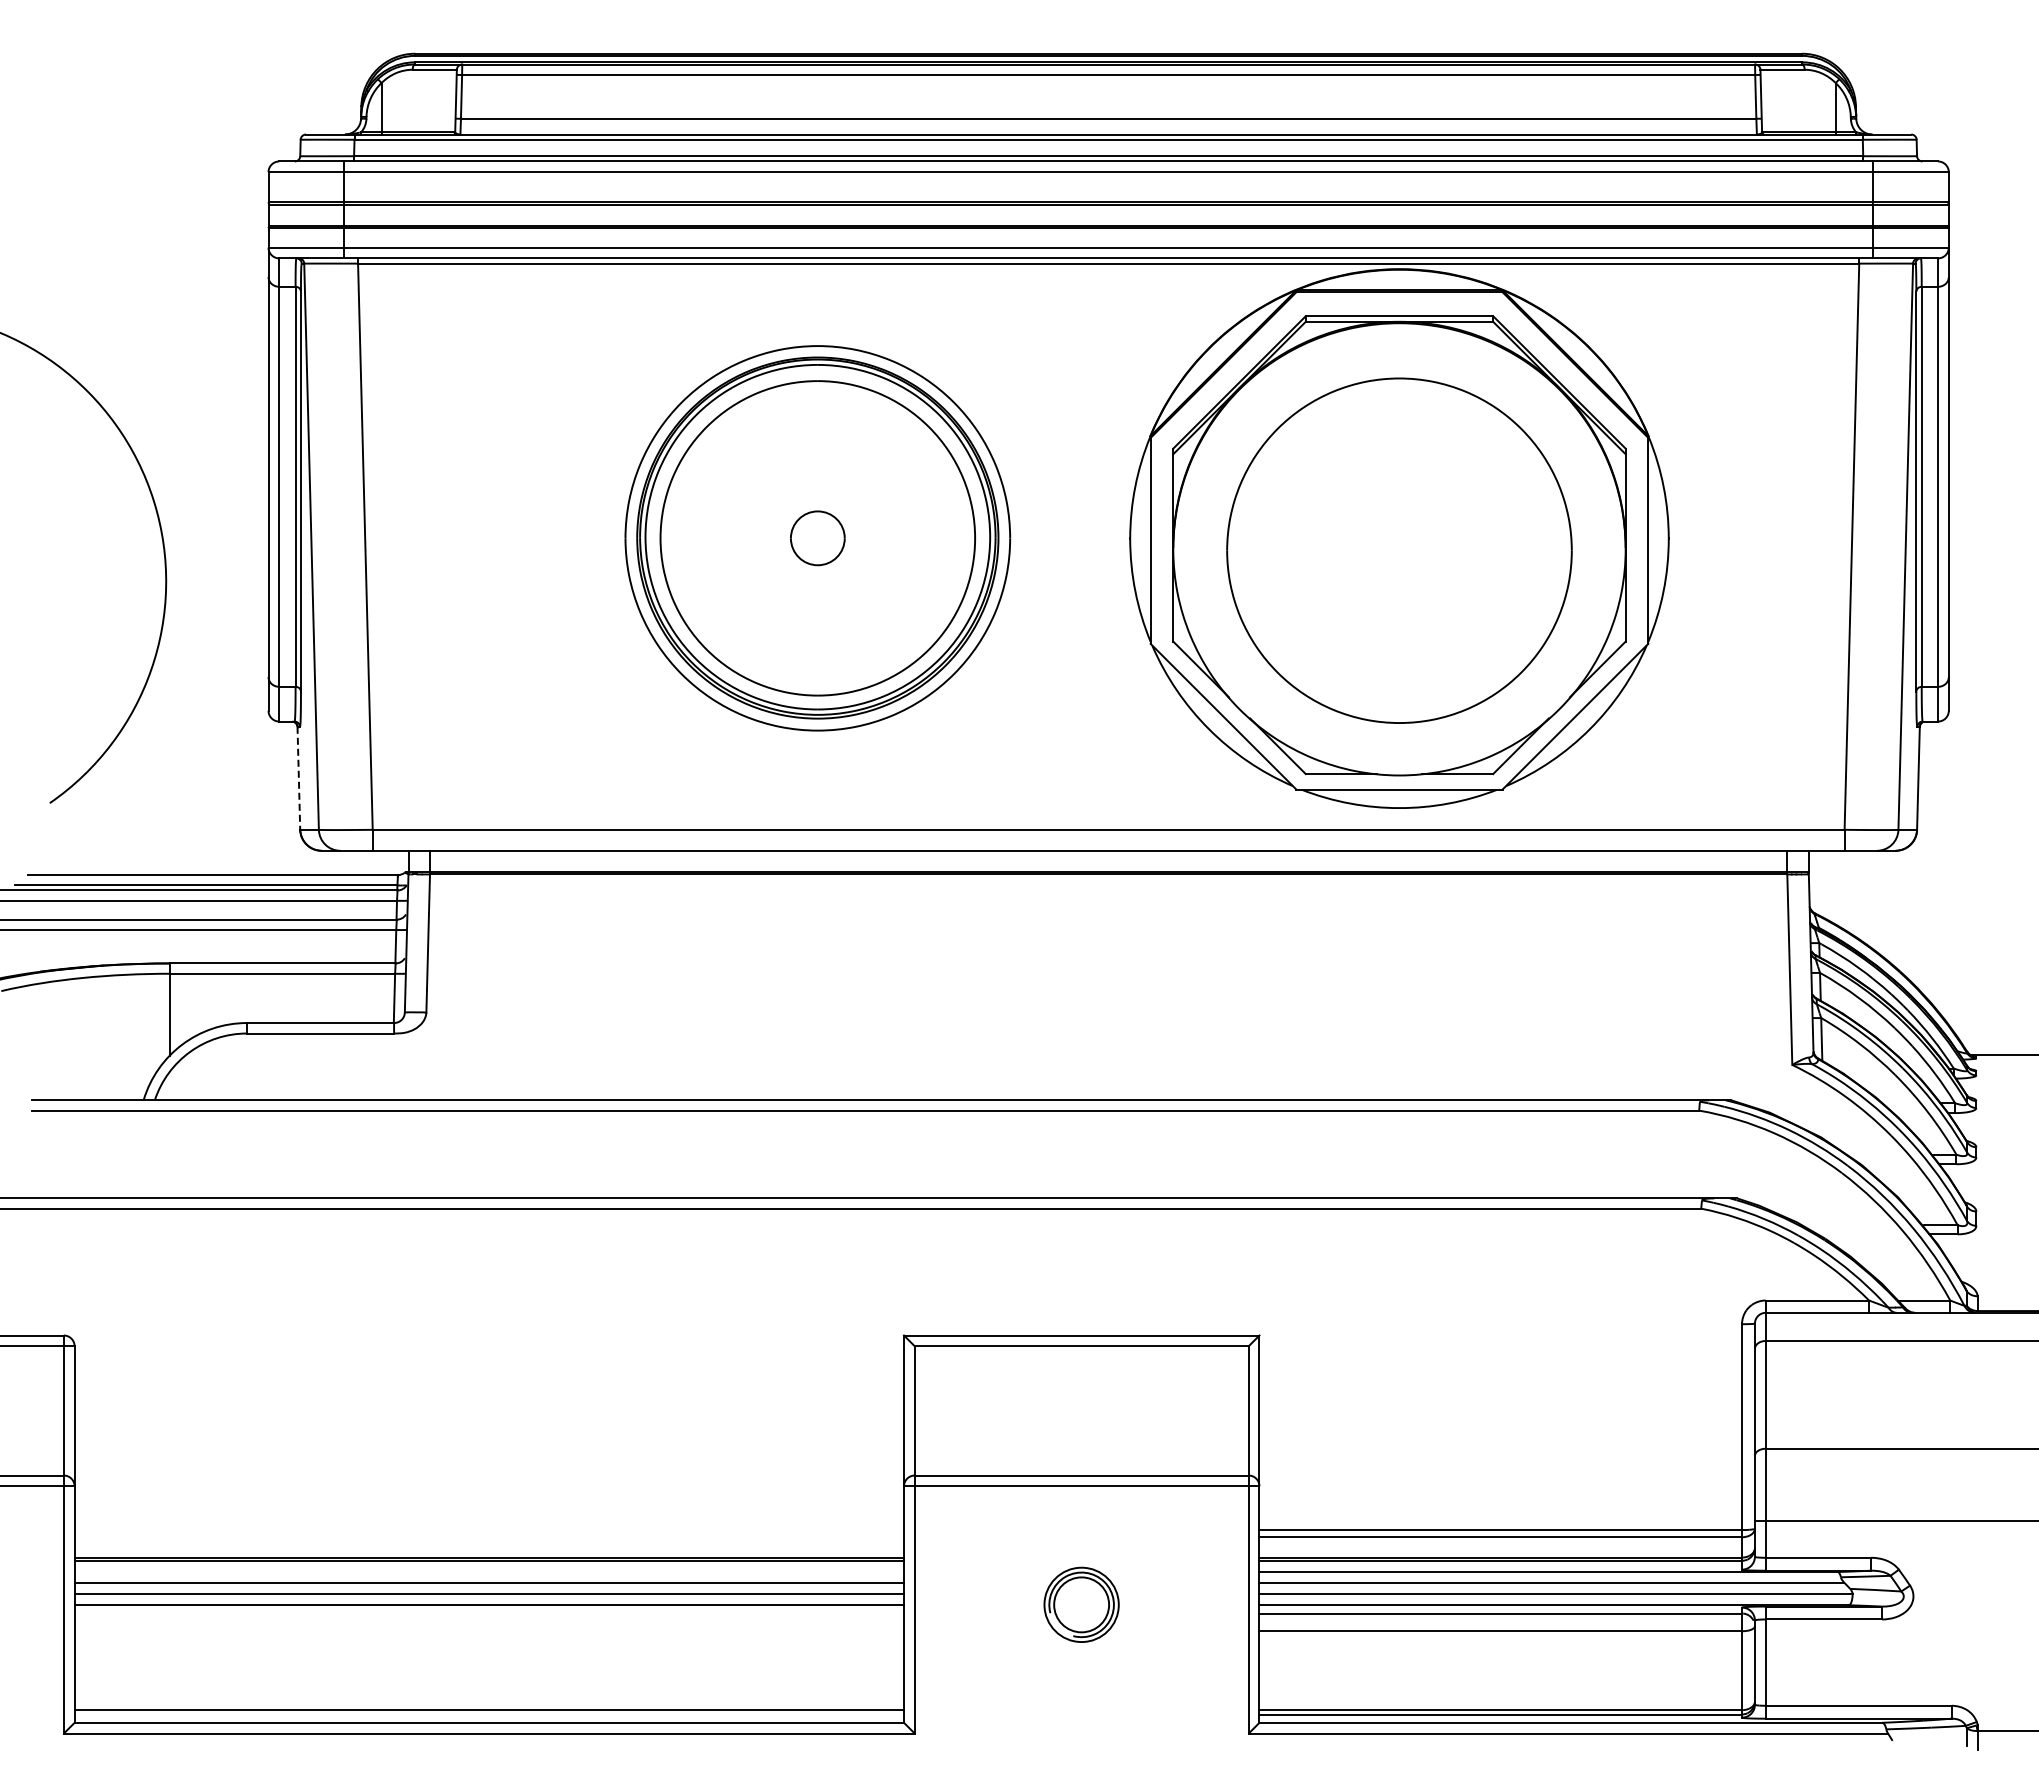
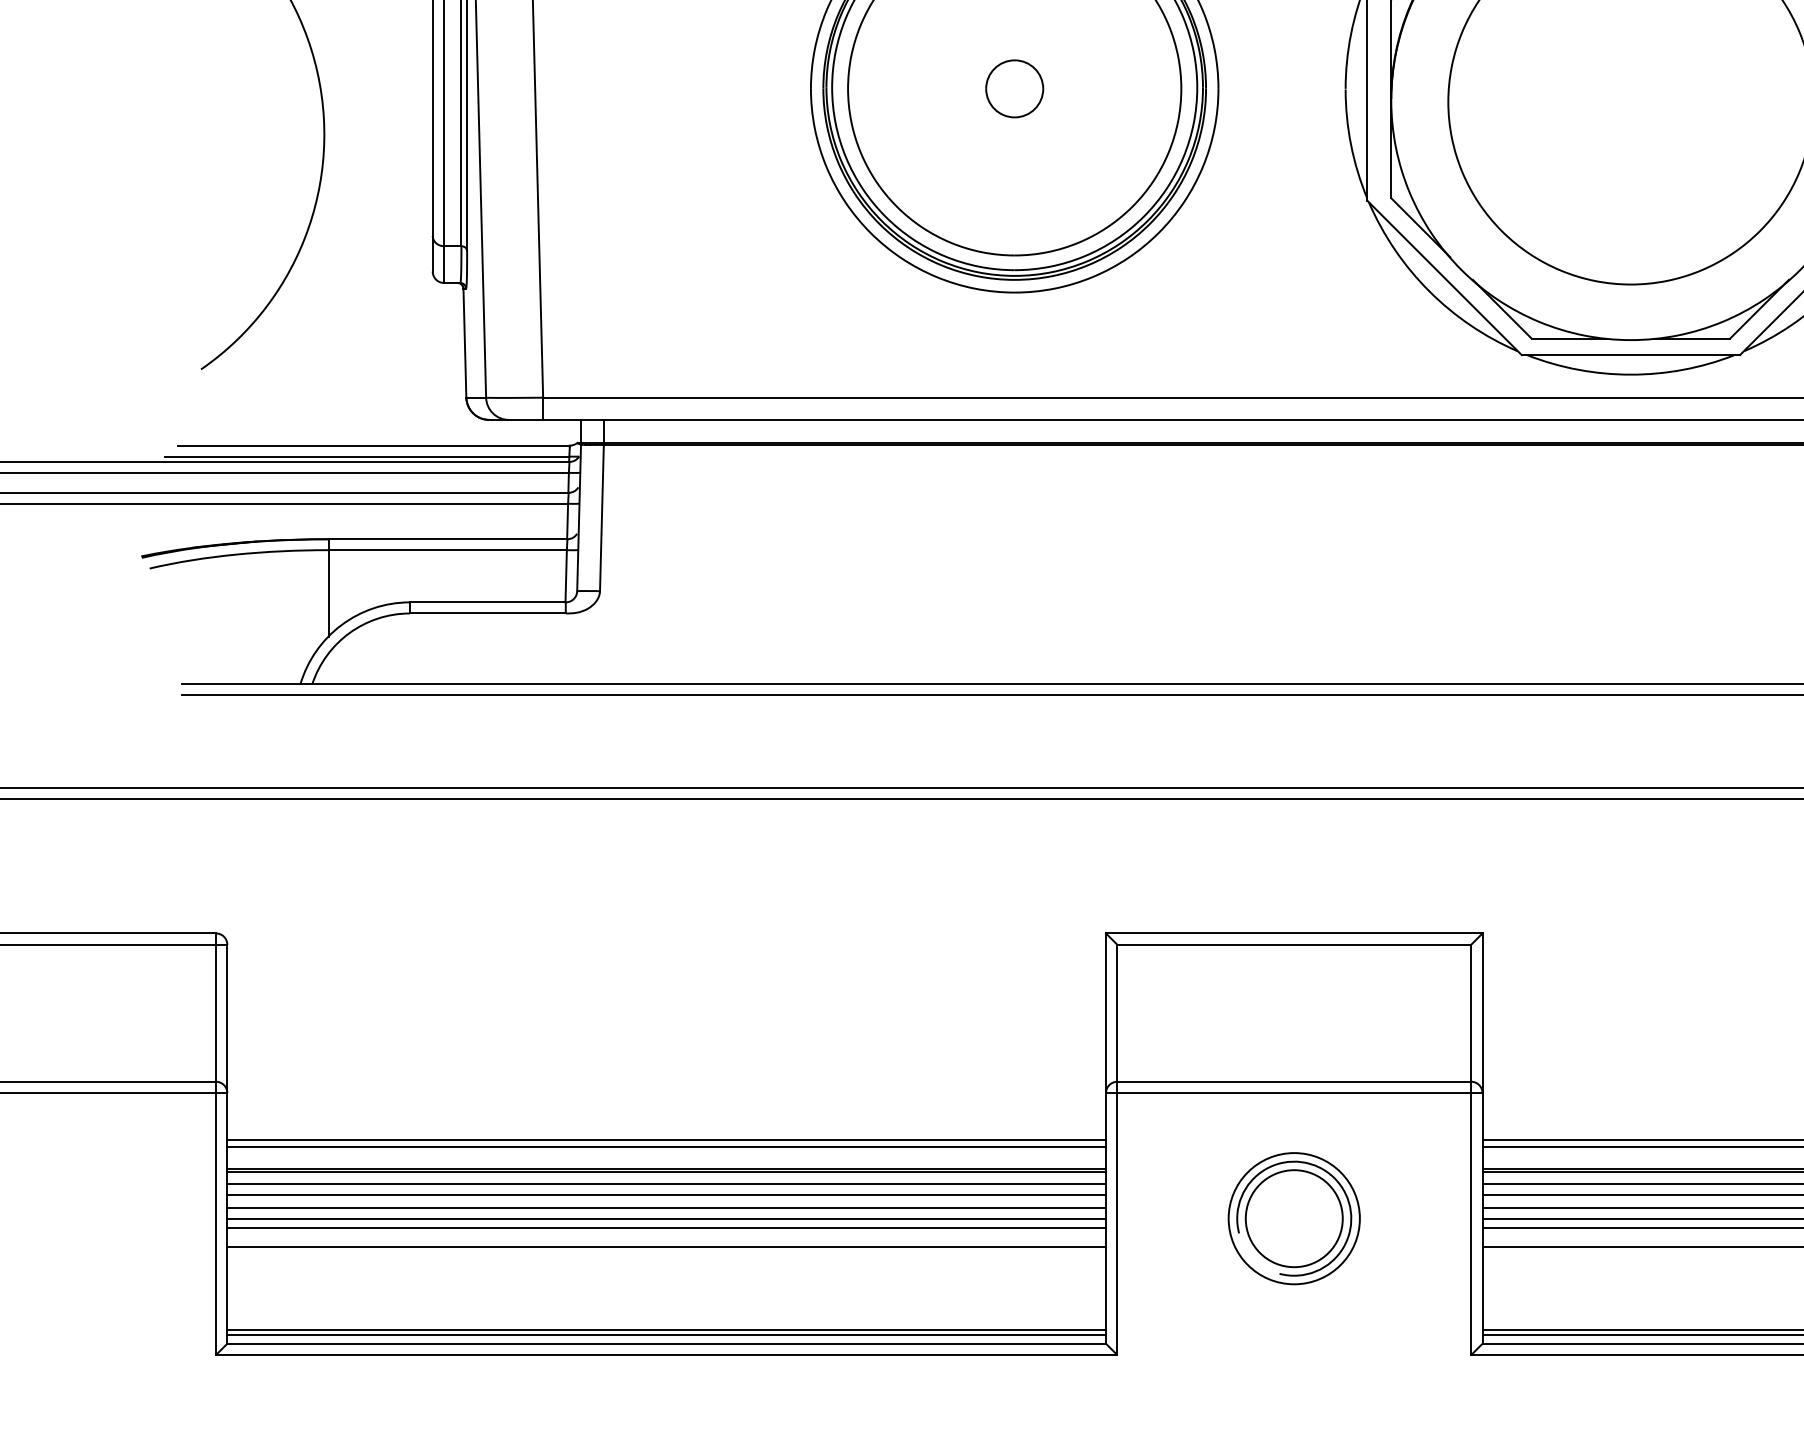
line: (298, 778) -> (464, 343), dashed -> solid
line: (489, 1530) -> (666, 1139), added
line: (489, 1537) -> (666, 1147), added
line: (489, 1572) -> (666, 1184), added
part: (1081, 1604) -> (1294, 1218), size x1.67
line: (489, 1613) -> (666, 1227), added
line: (489, 1631) -> (666, 1246), added
line: (489, 1714) -> (666, 1334), added

